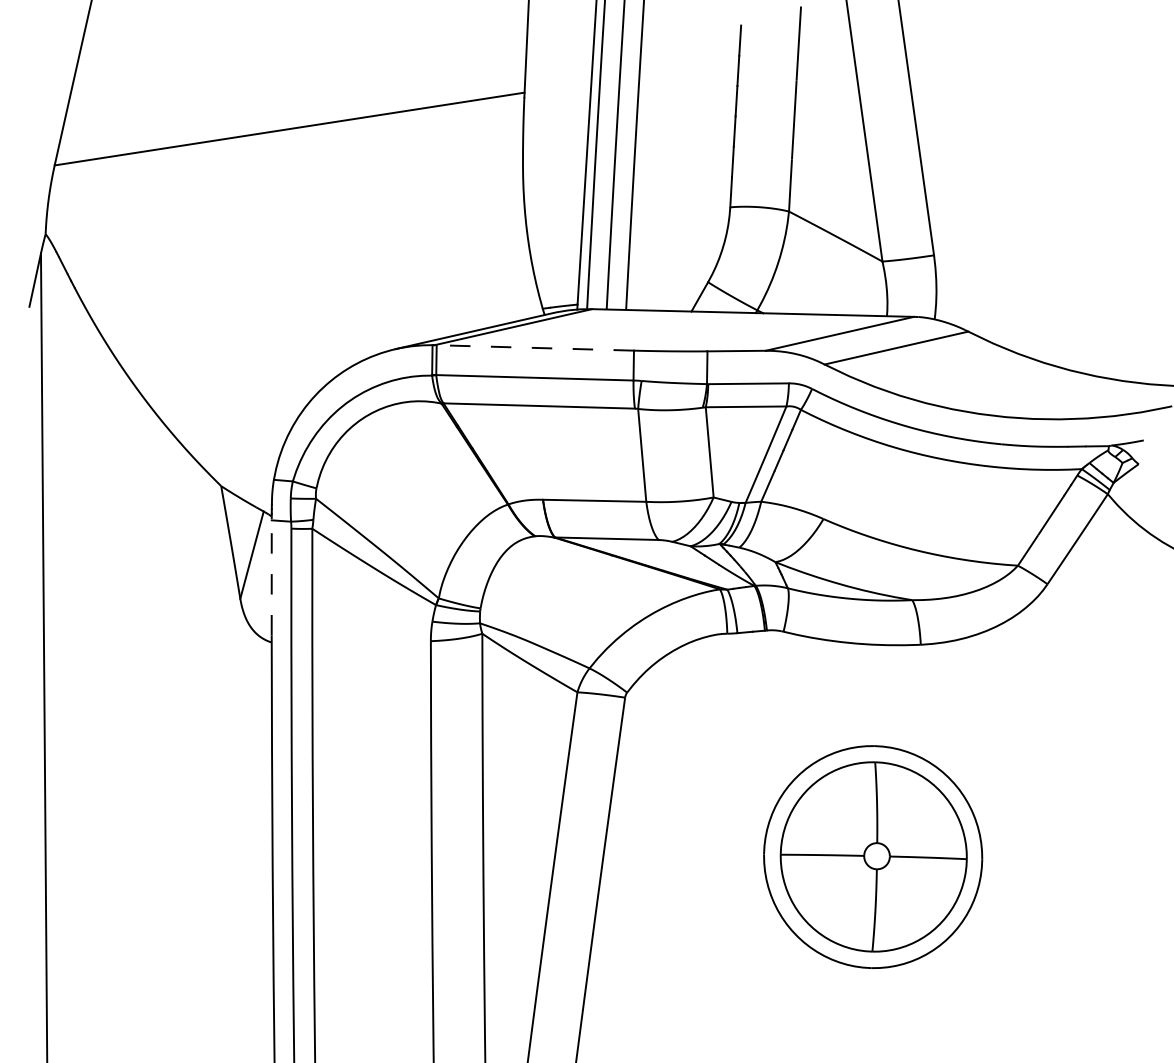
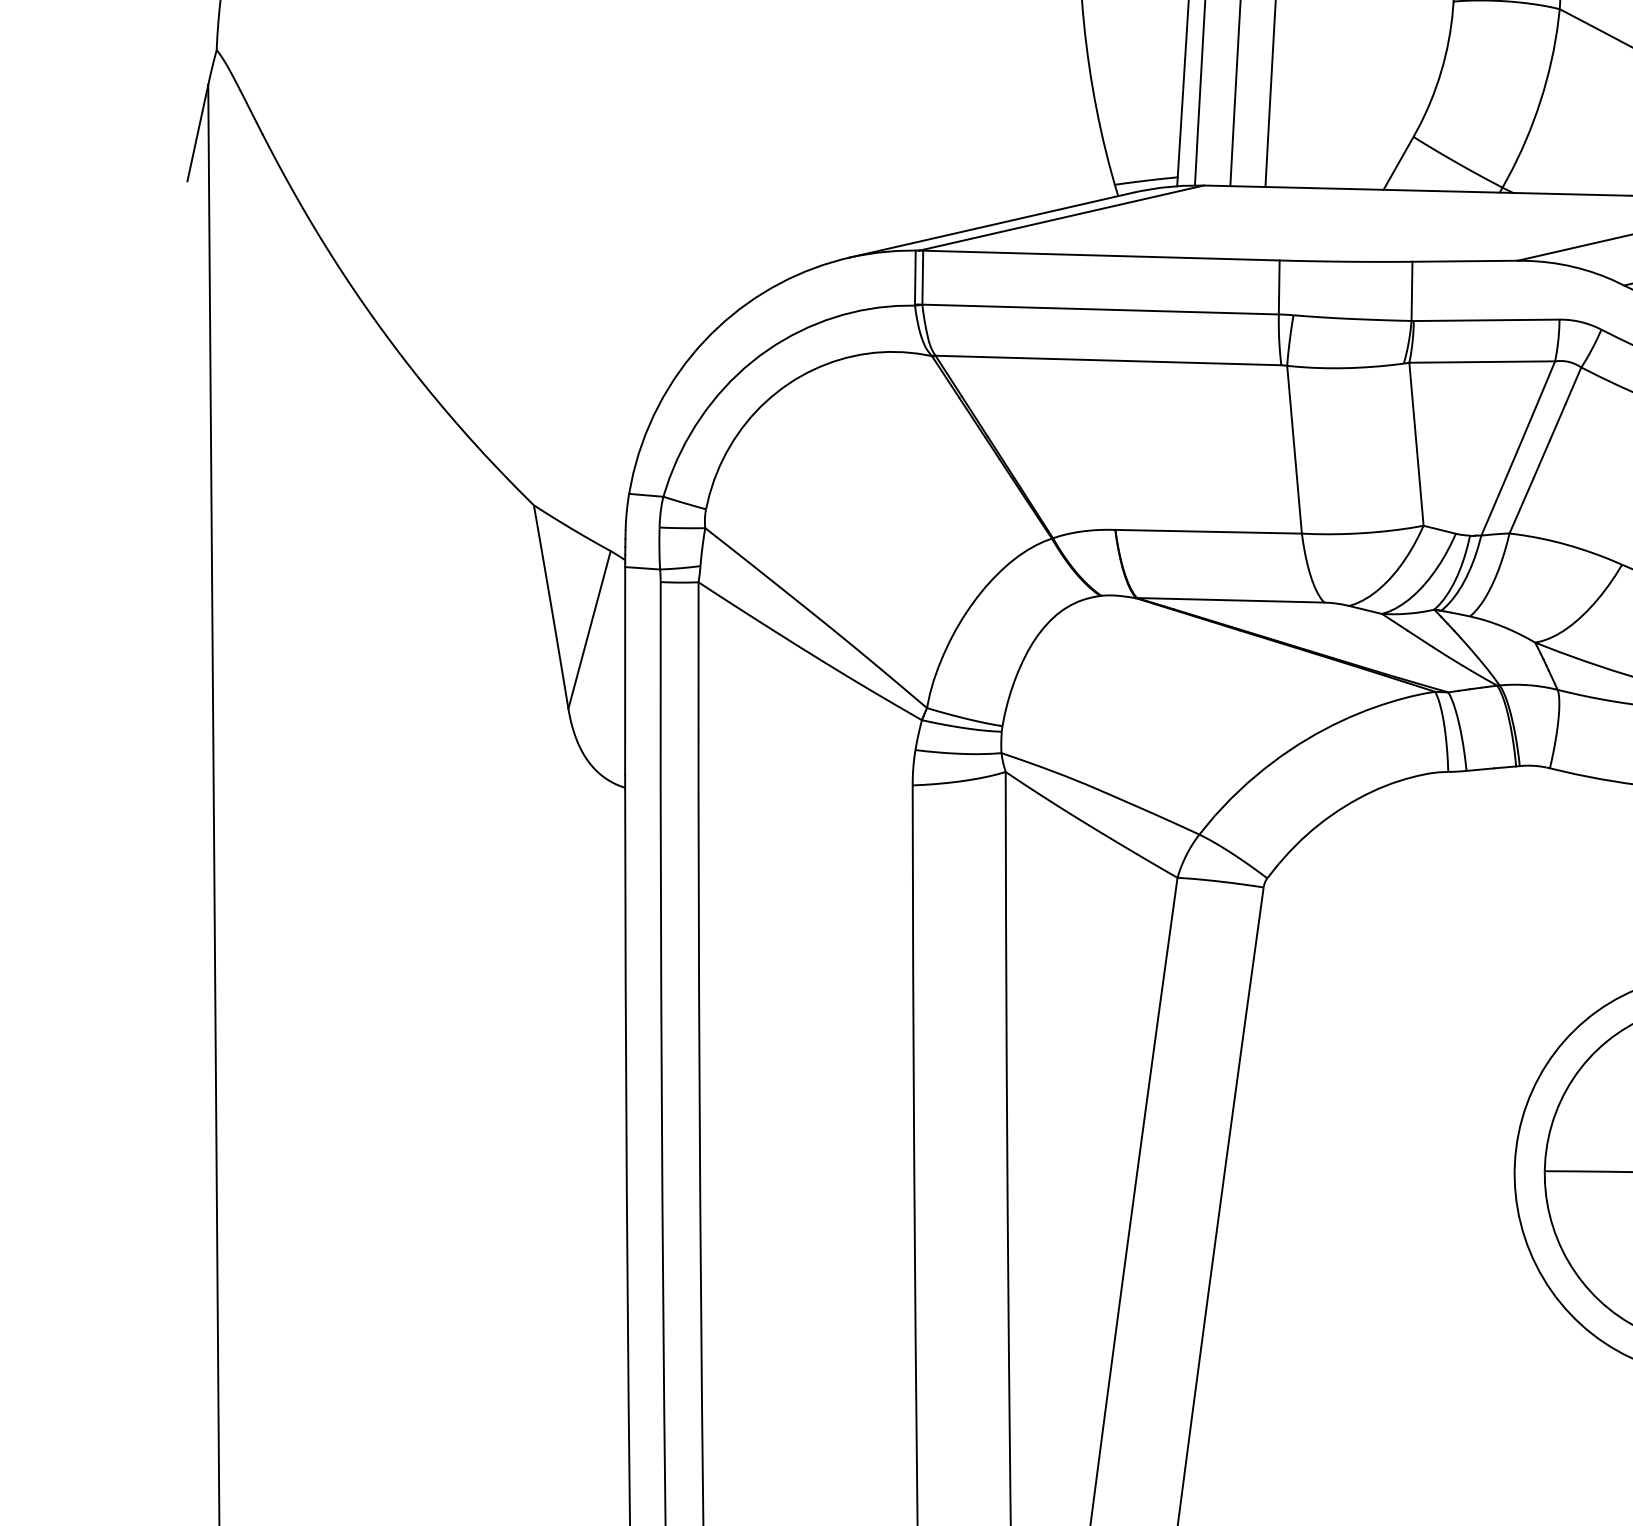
line: (534, 347) -> (1099, 254), dashed -> solid
line: (271, 576) -> (624, 668), dashed -> solid

